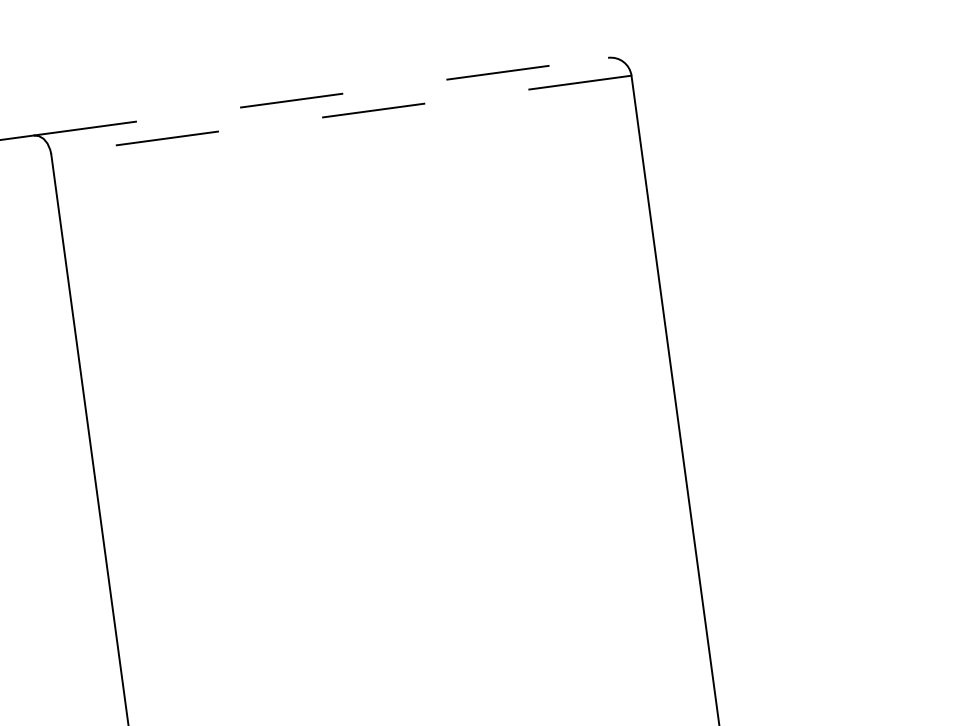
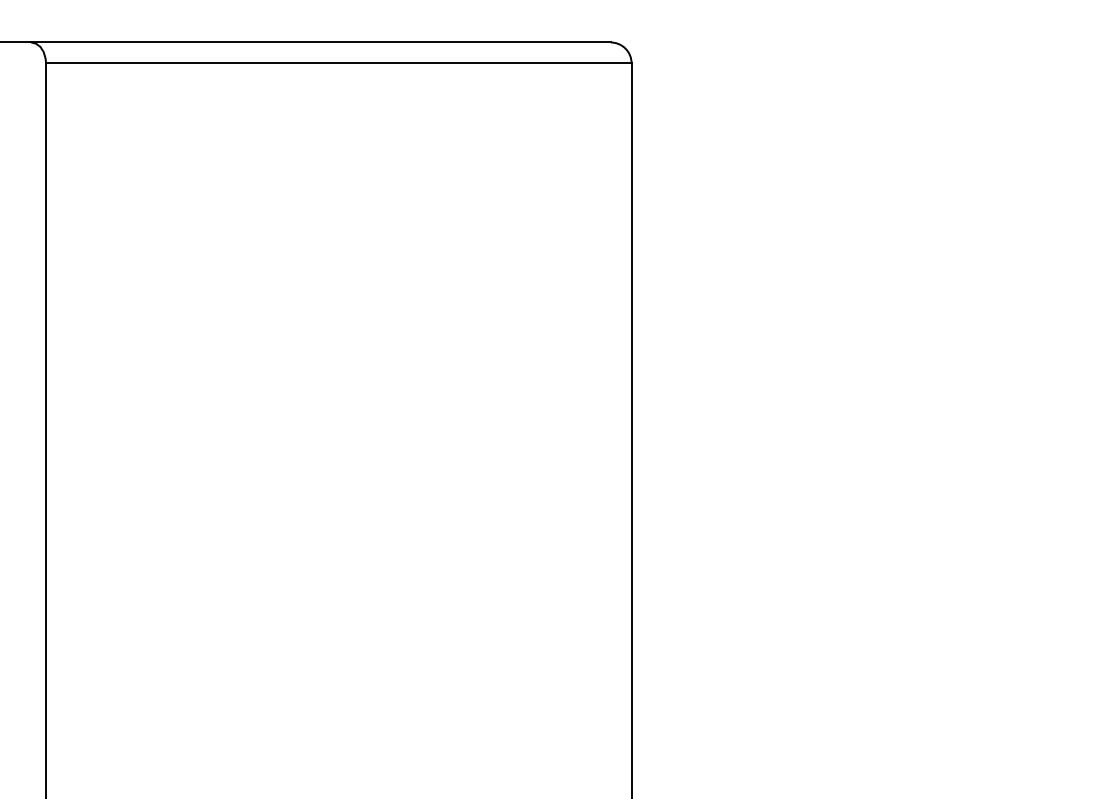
line: (321, 96) -> (321, 42), dashed -> solid
line: (341, 115) -> (338, 63), dashed -> solid

